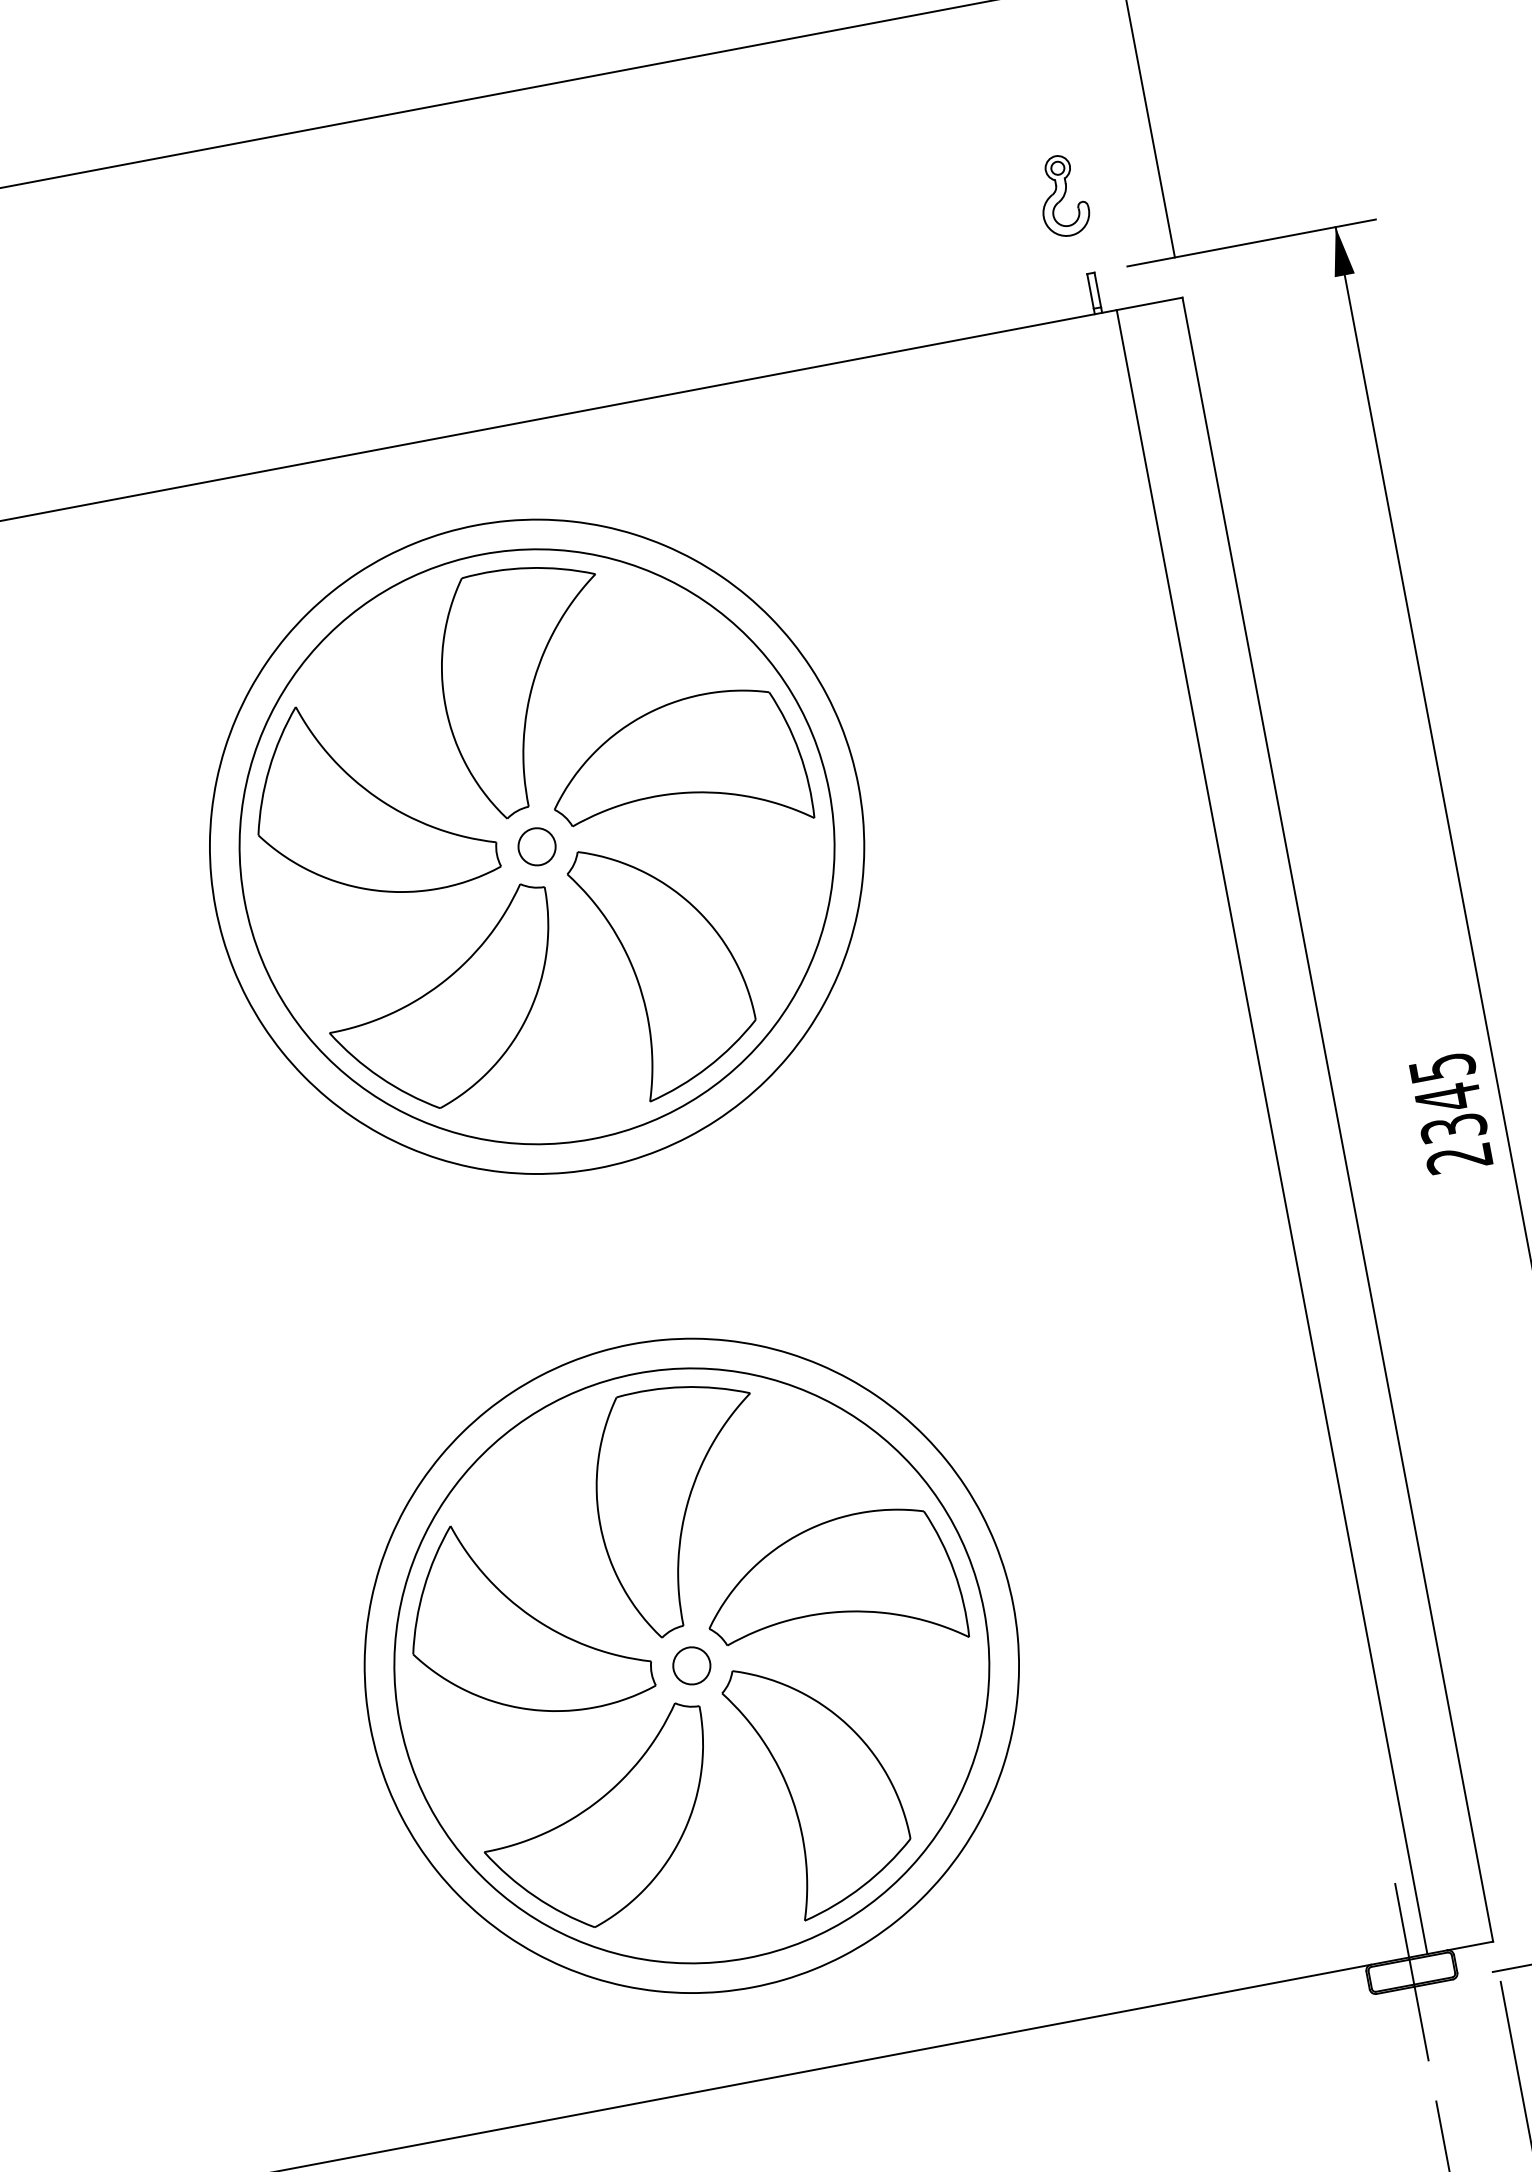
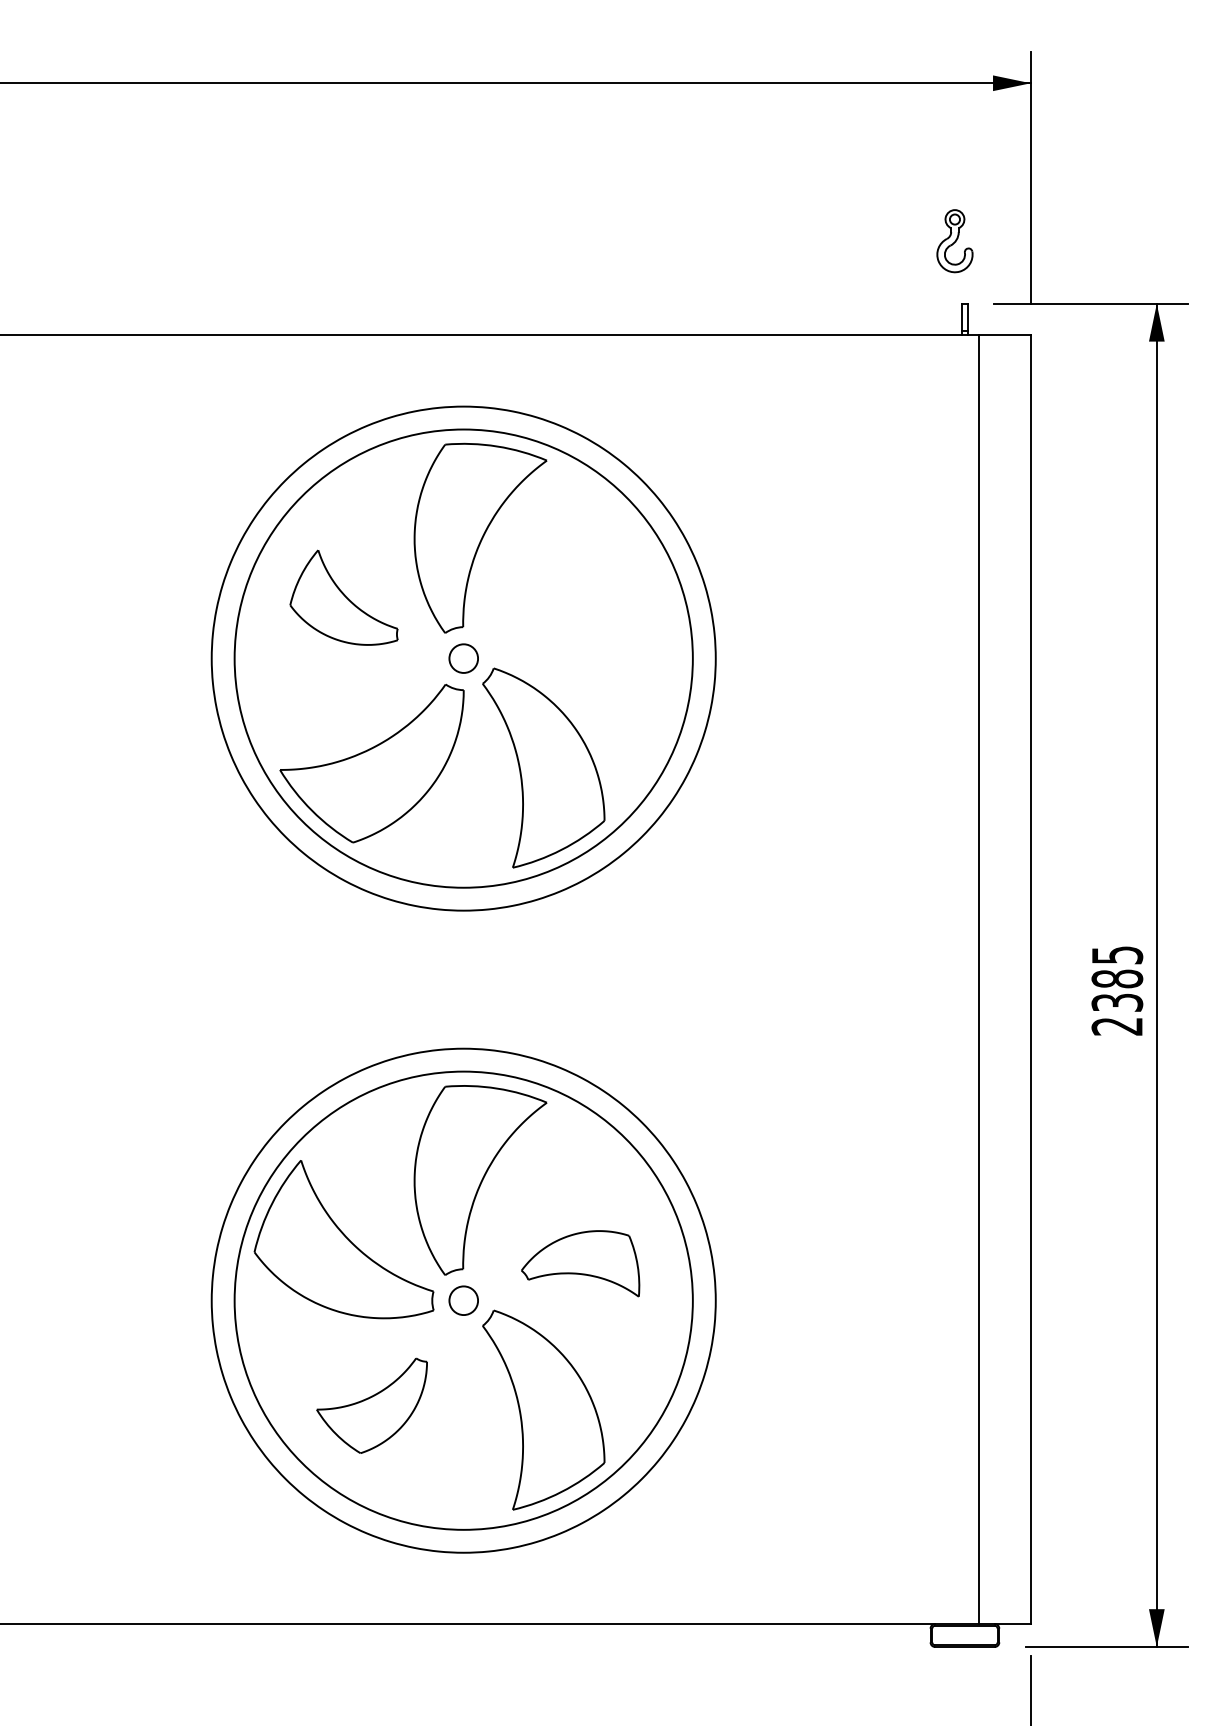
part: (677, 771) -> (580, 621), removed
part: (368, 797) -> (343, 597), size x0.6
text: (1448, 1097) -> (1117, 978), 2345 -> 2385
part: (831, 1590) -> (580, 1263), size x0.6
part: (599, 1821) -> (371, 1405), size x0.6
line: (1411, 1972) -> (964, 1635), removed

